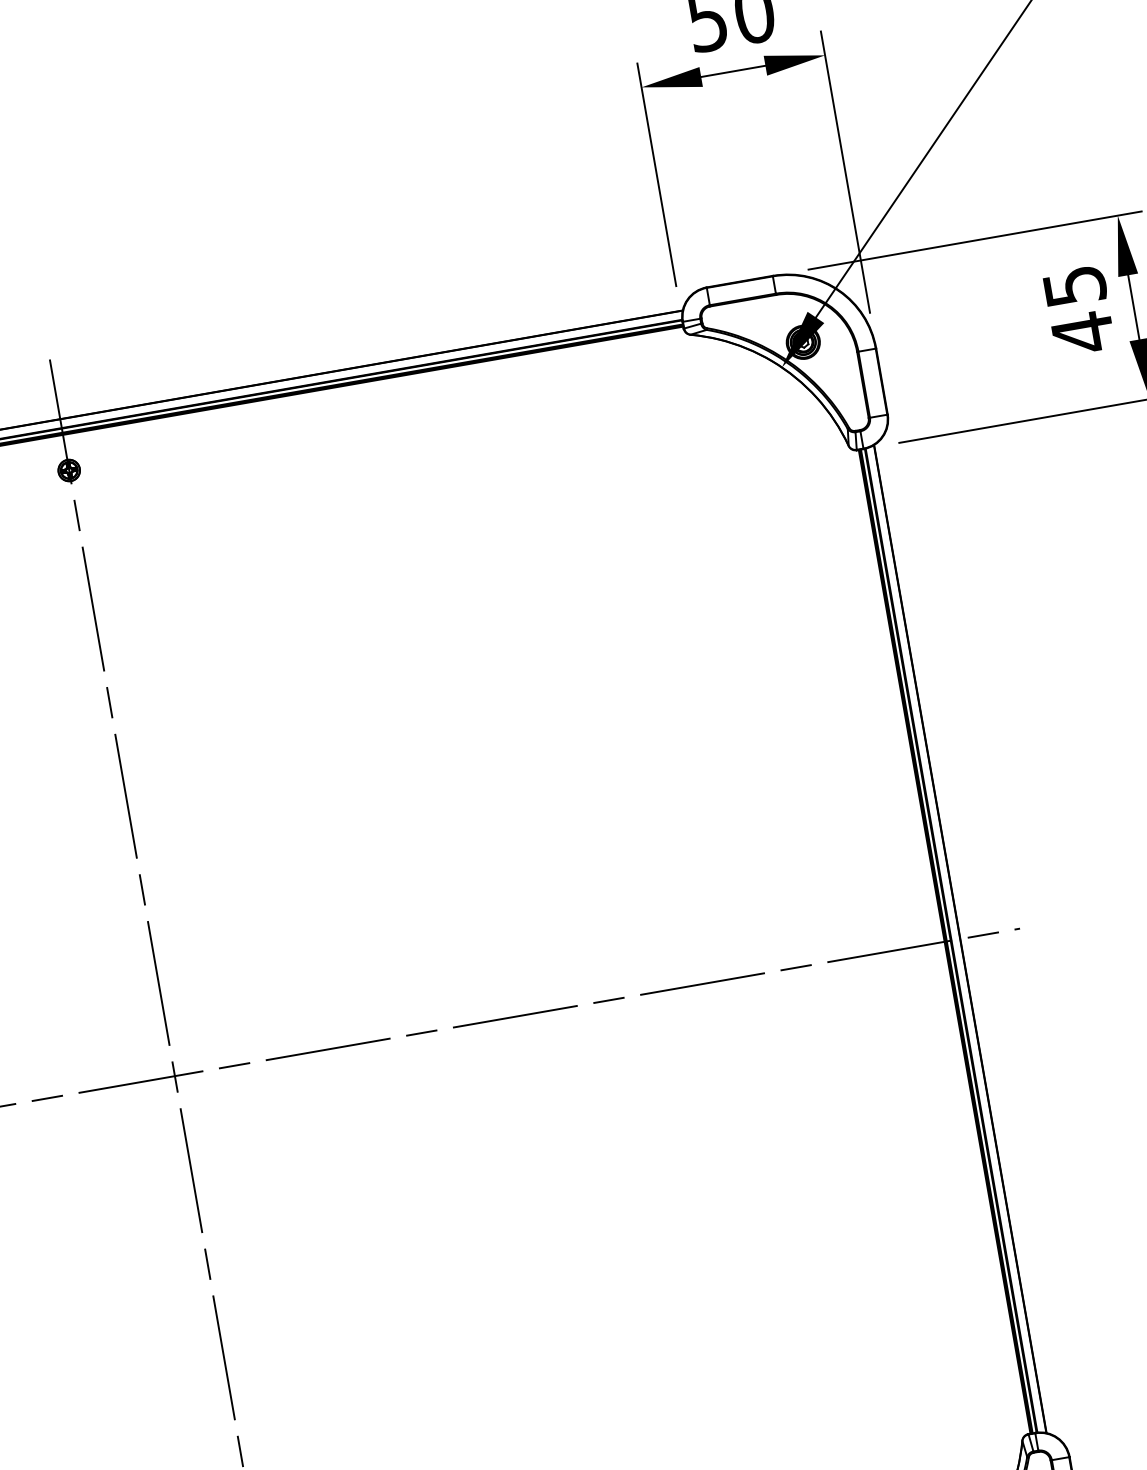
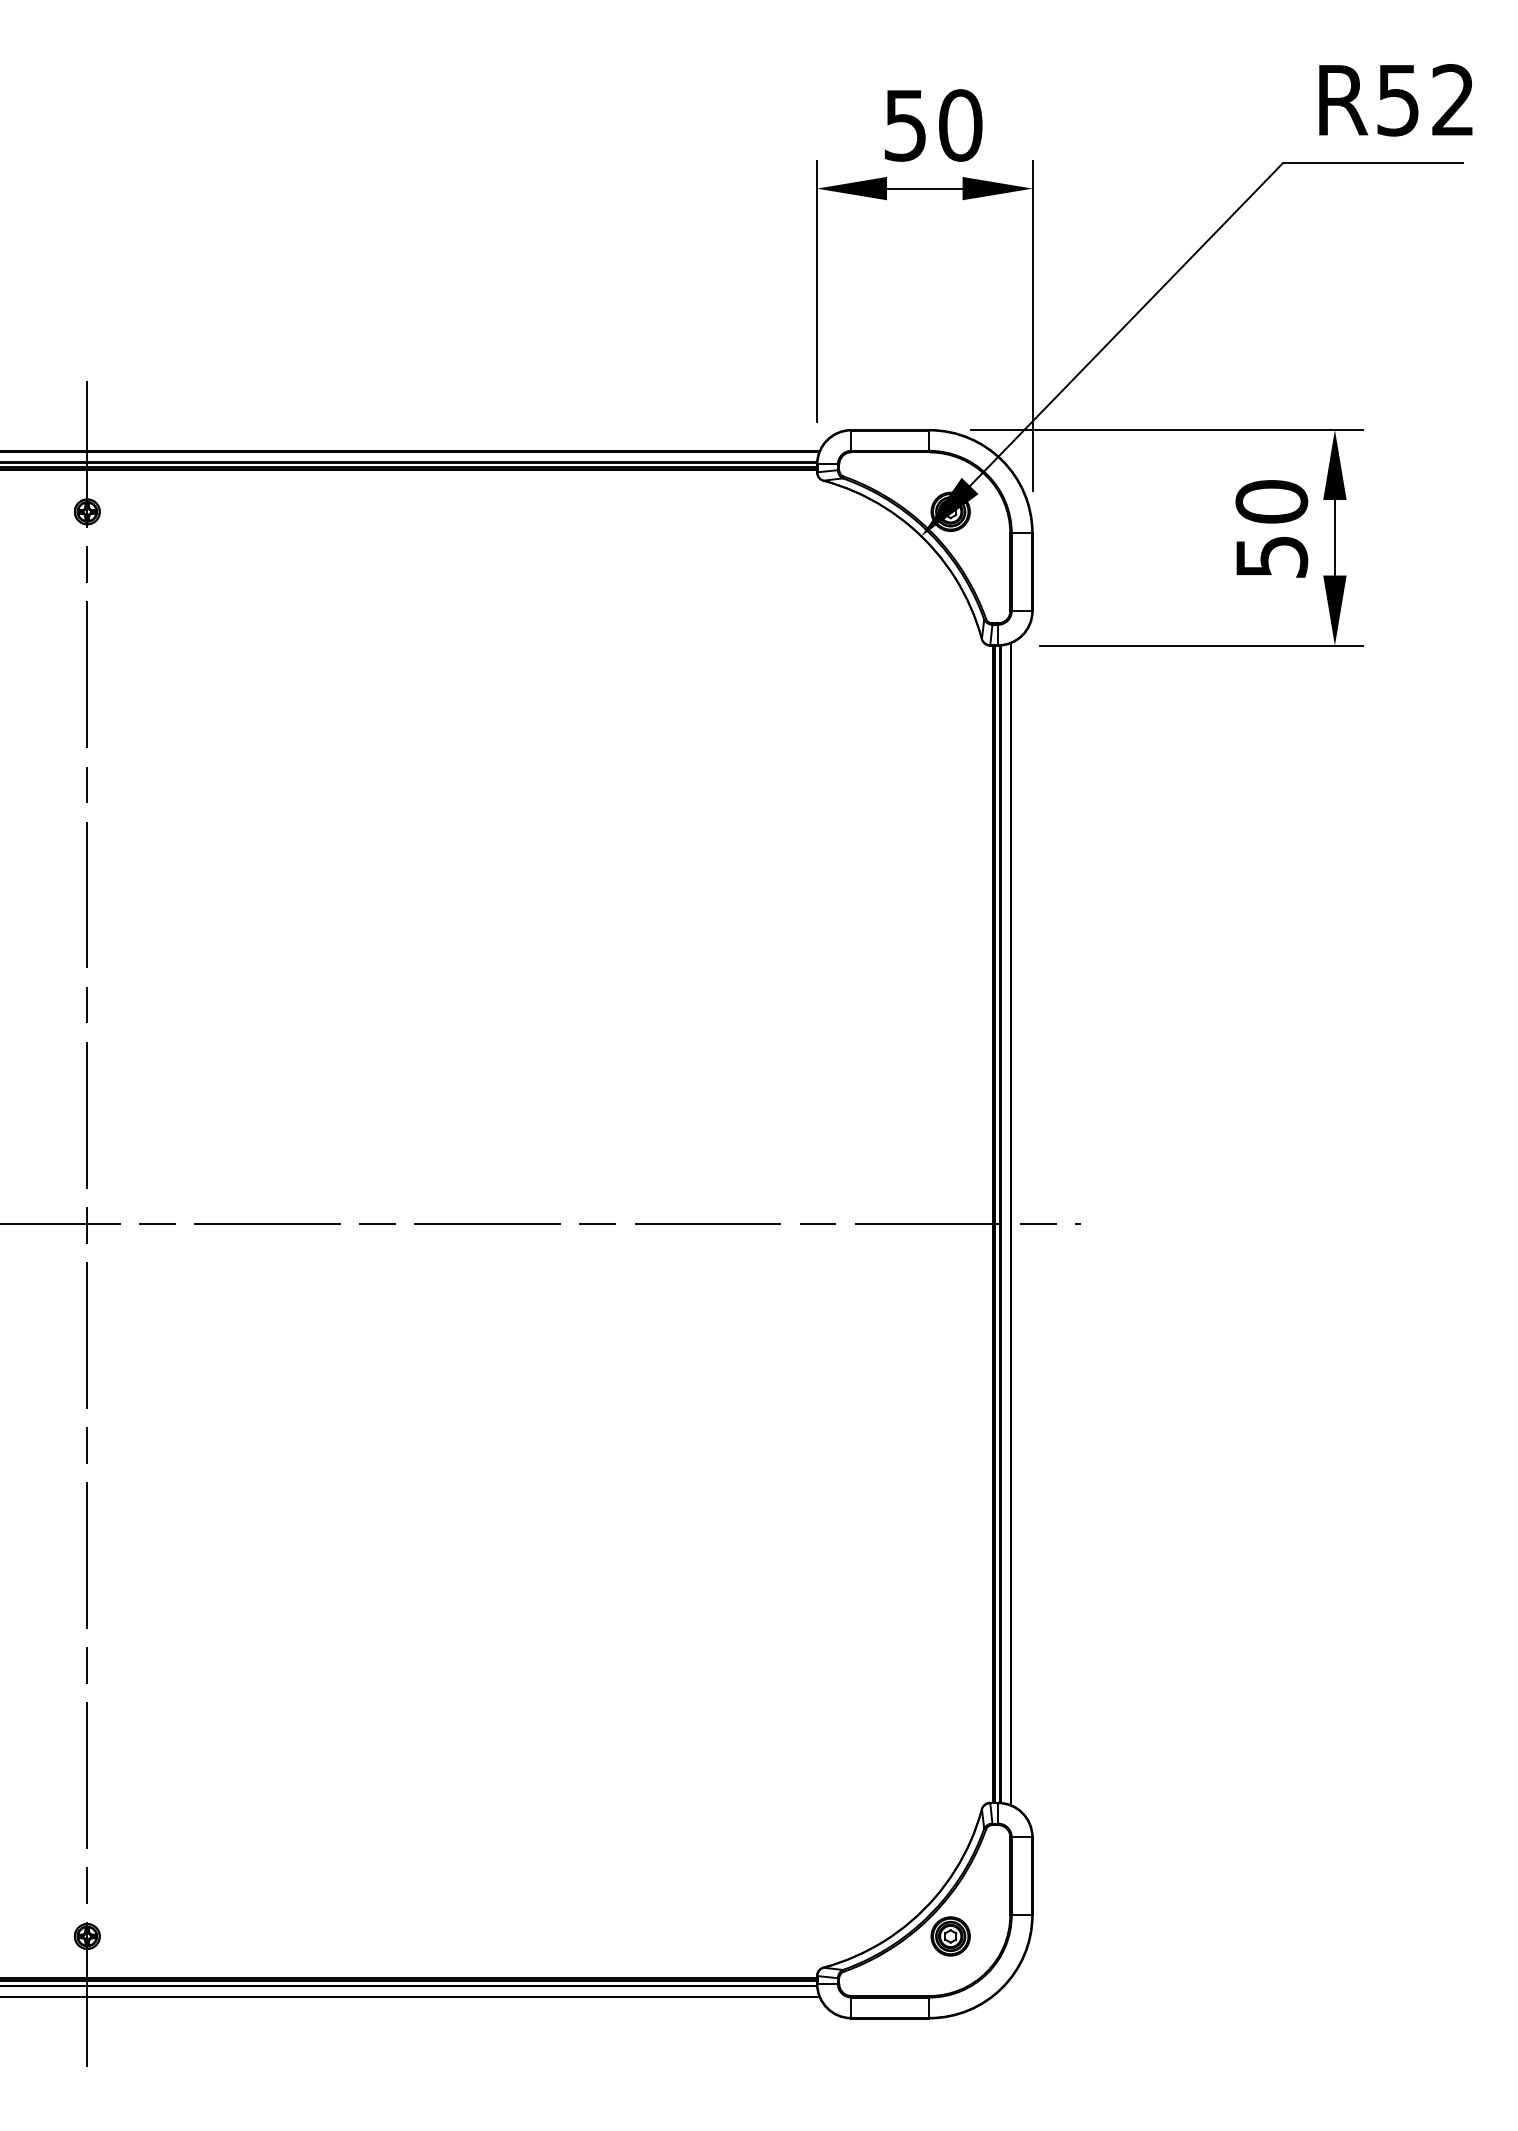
text: (1078, 310) -> (1271, 530), 45 -> 50

